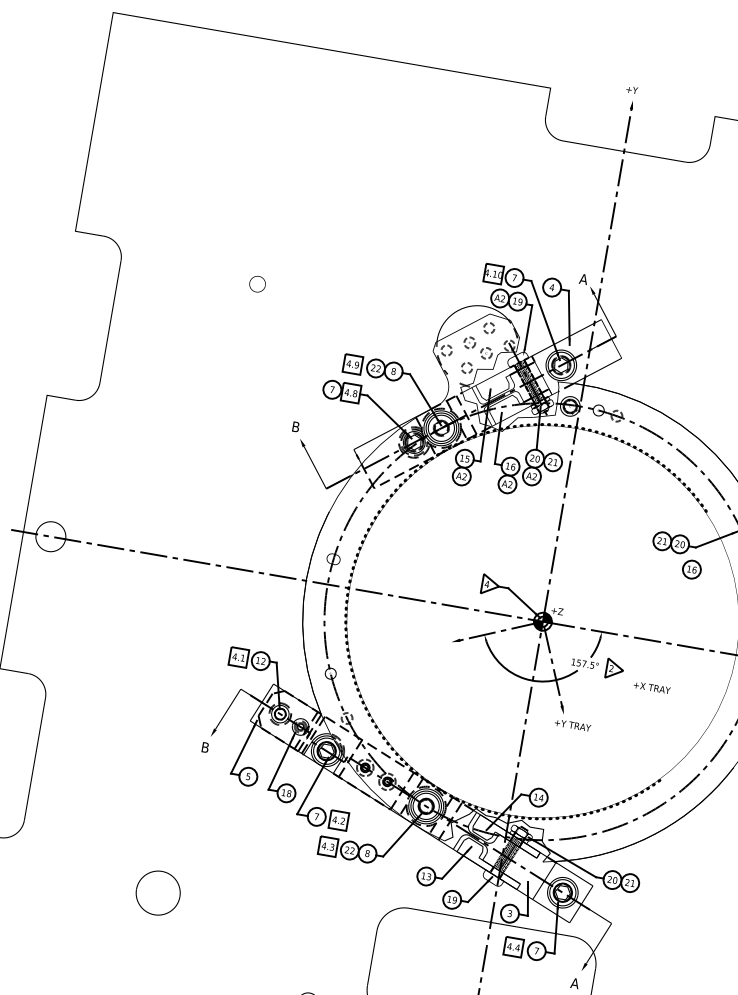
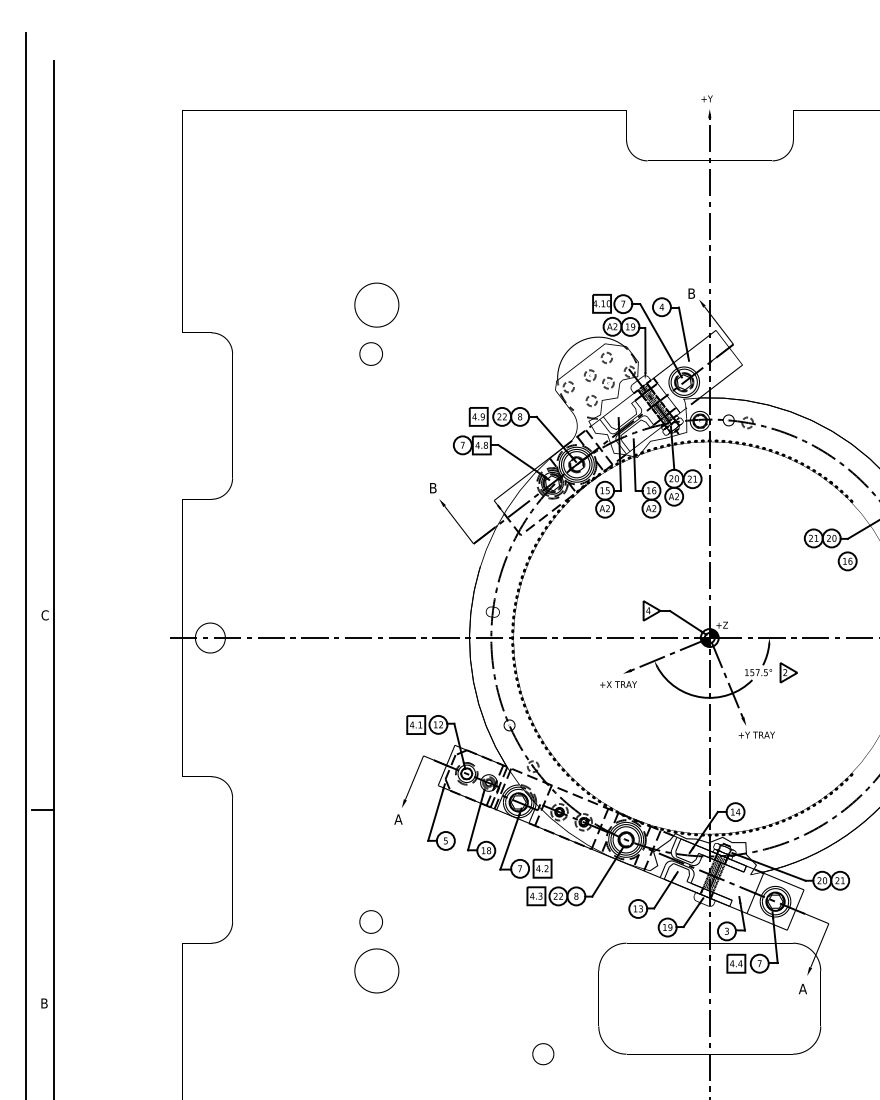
part: (271, 236) -> (376, 304), added
text: (583, 279) -> (691, 293), A -> B
part: (257, 283) -> (370, 353), size x1.43
text: (652, 687) -> (618, 684), moved
text: (205, 747) -> (398, 819), B -> A
part: (160, 843) -> (370, 921), added

